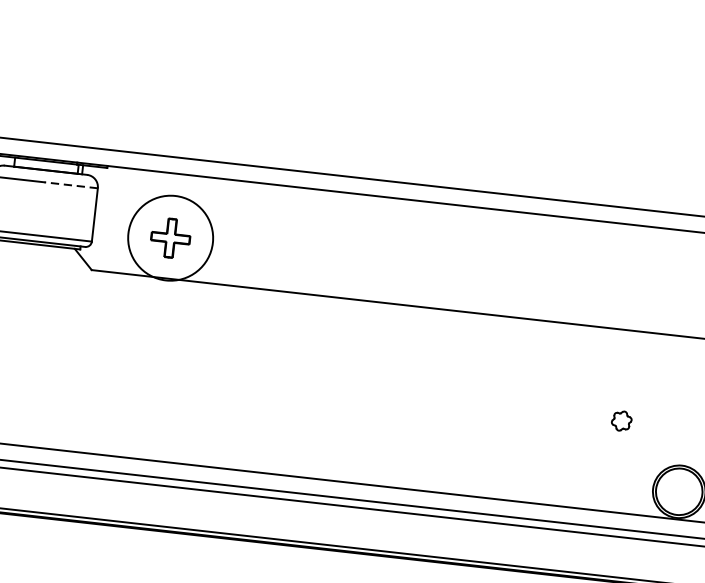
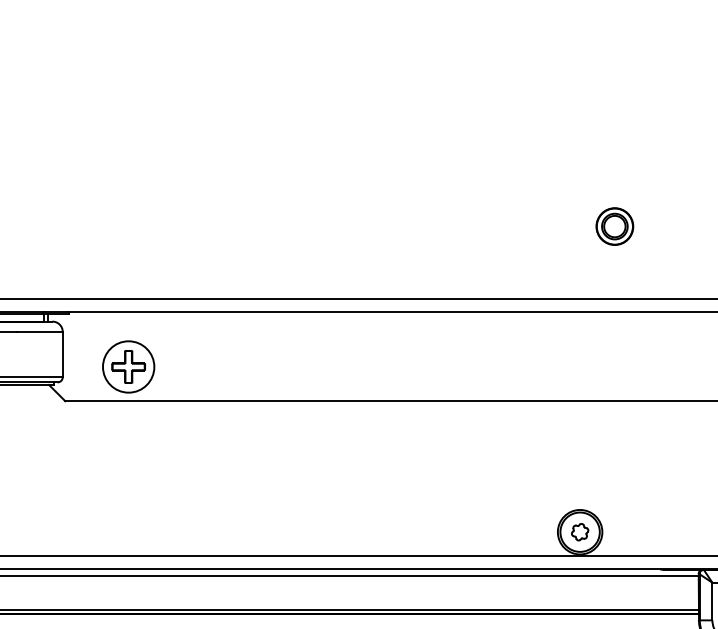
line: (71, 184) -> (40, 331), dashed -> solid
circle: (170, 237) -> (128, 366), size x0.71
part: (622, 421) -> (580, 532), moved

